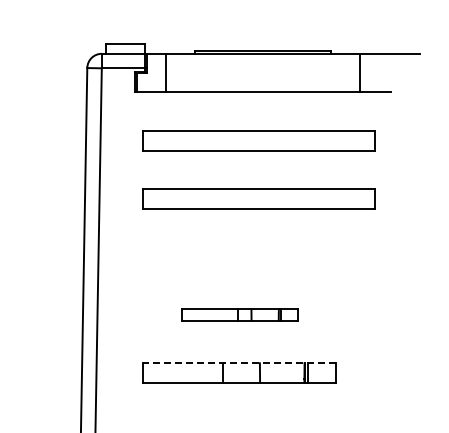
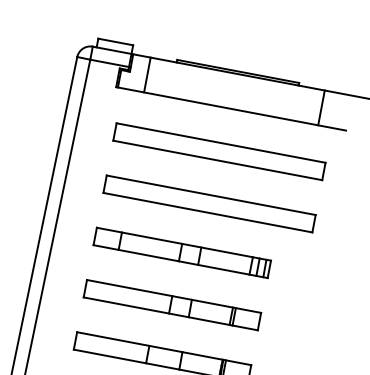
part: (239, 256) -> (182, 252), added
part: (239, 314) -> (172, 304), size x1.67
line: (239, 363) -> (164, 348), dashed -> solid

